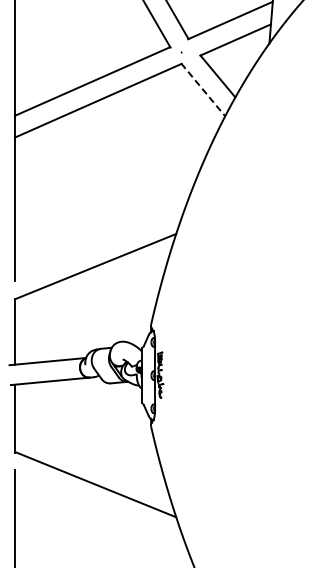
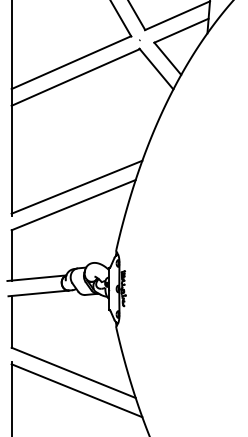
line: (203, 90) -> (156, 69), dashed -> solid
line: (99, 242) -> (76, 186), added
line: (99, 507) -> (76, 390), added

